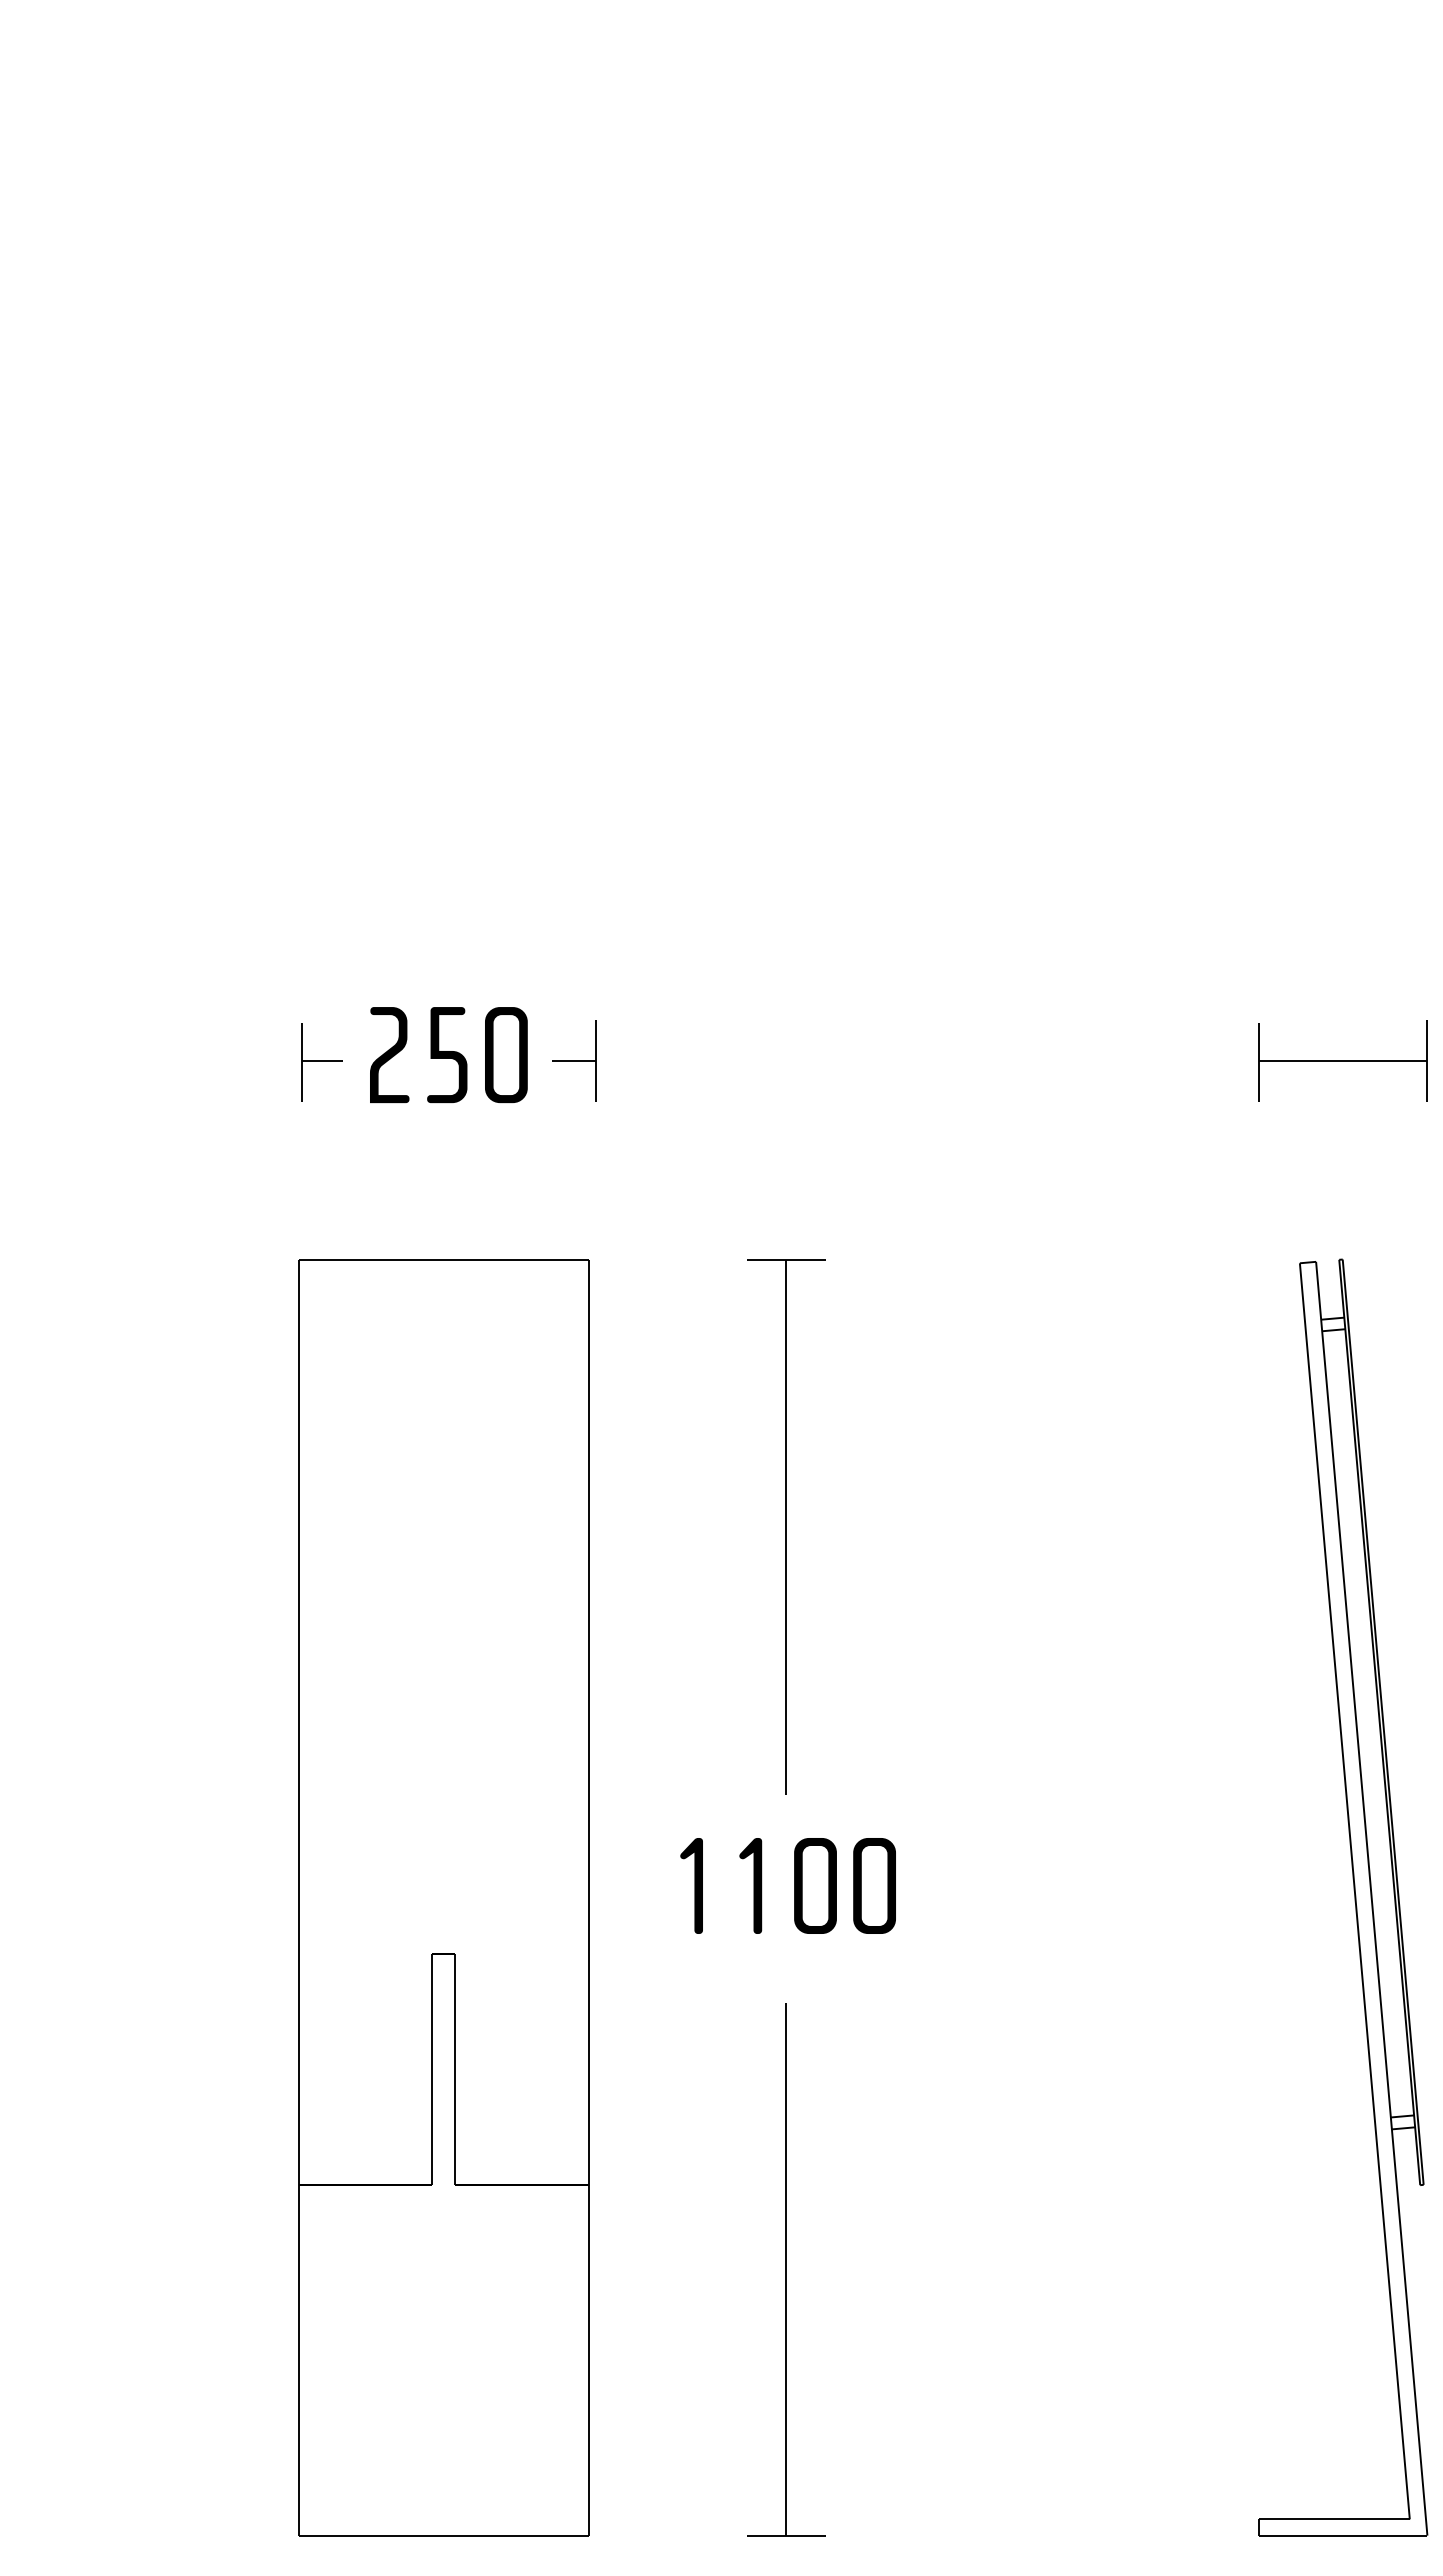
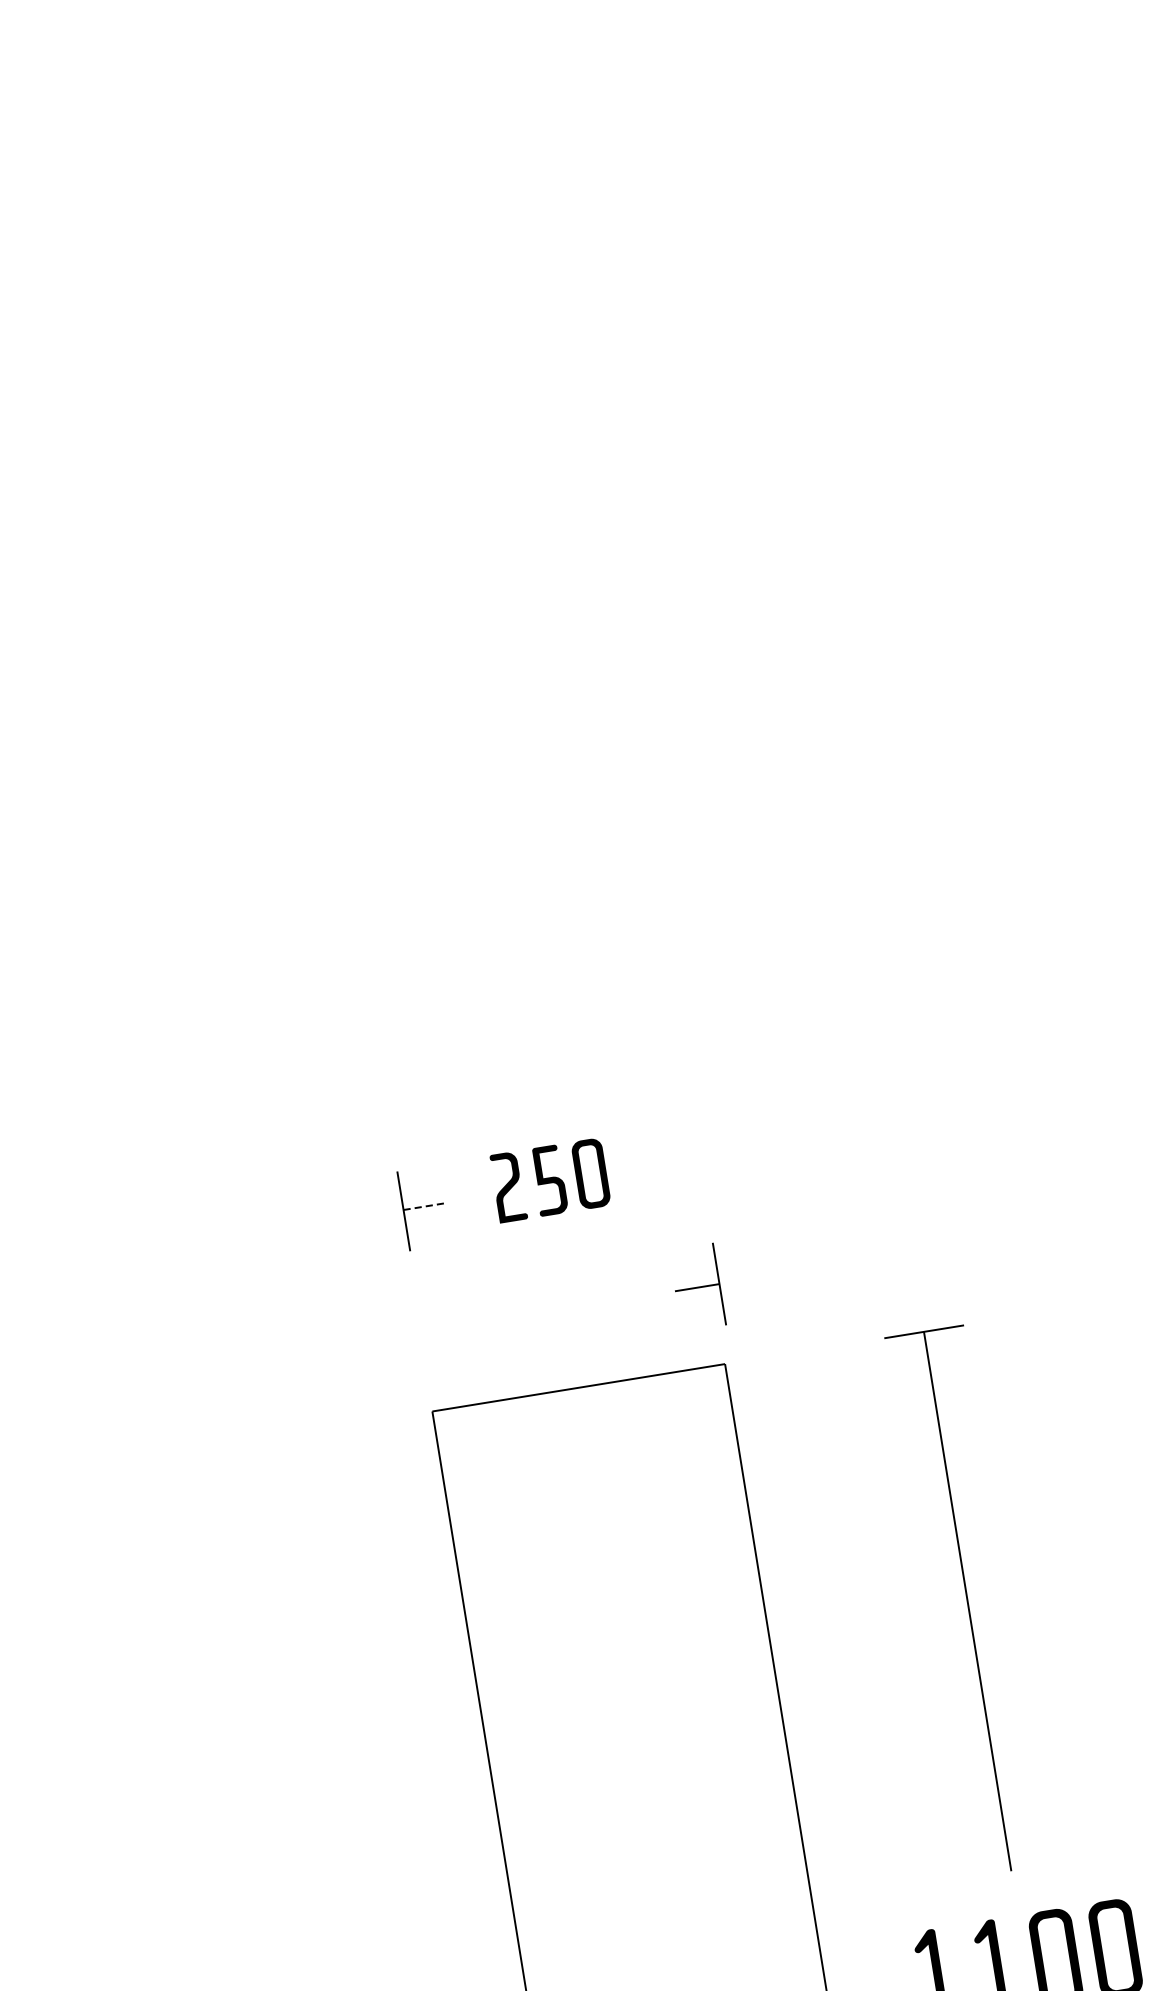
part: (448, 1055) -> (550, 1180), size x0.7
line: (323, 1060) -> (424, 1206), solid -> dashed
part: (574, 1060) -> (697, 1287), moved

